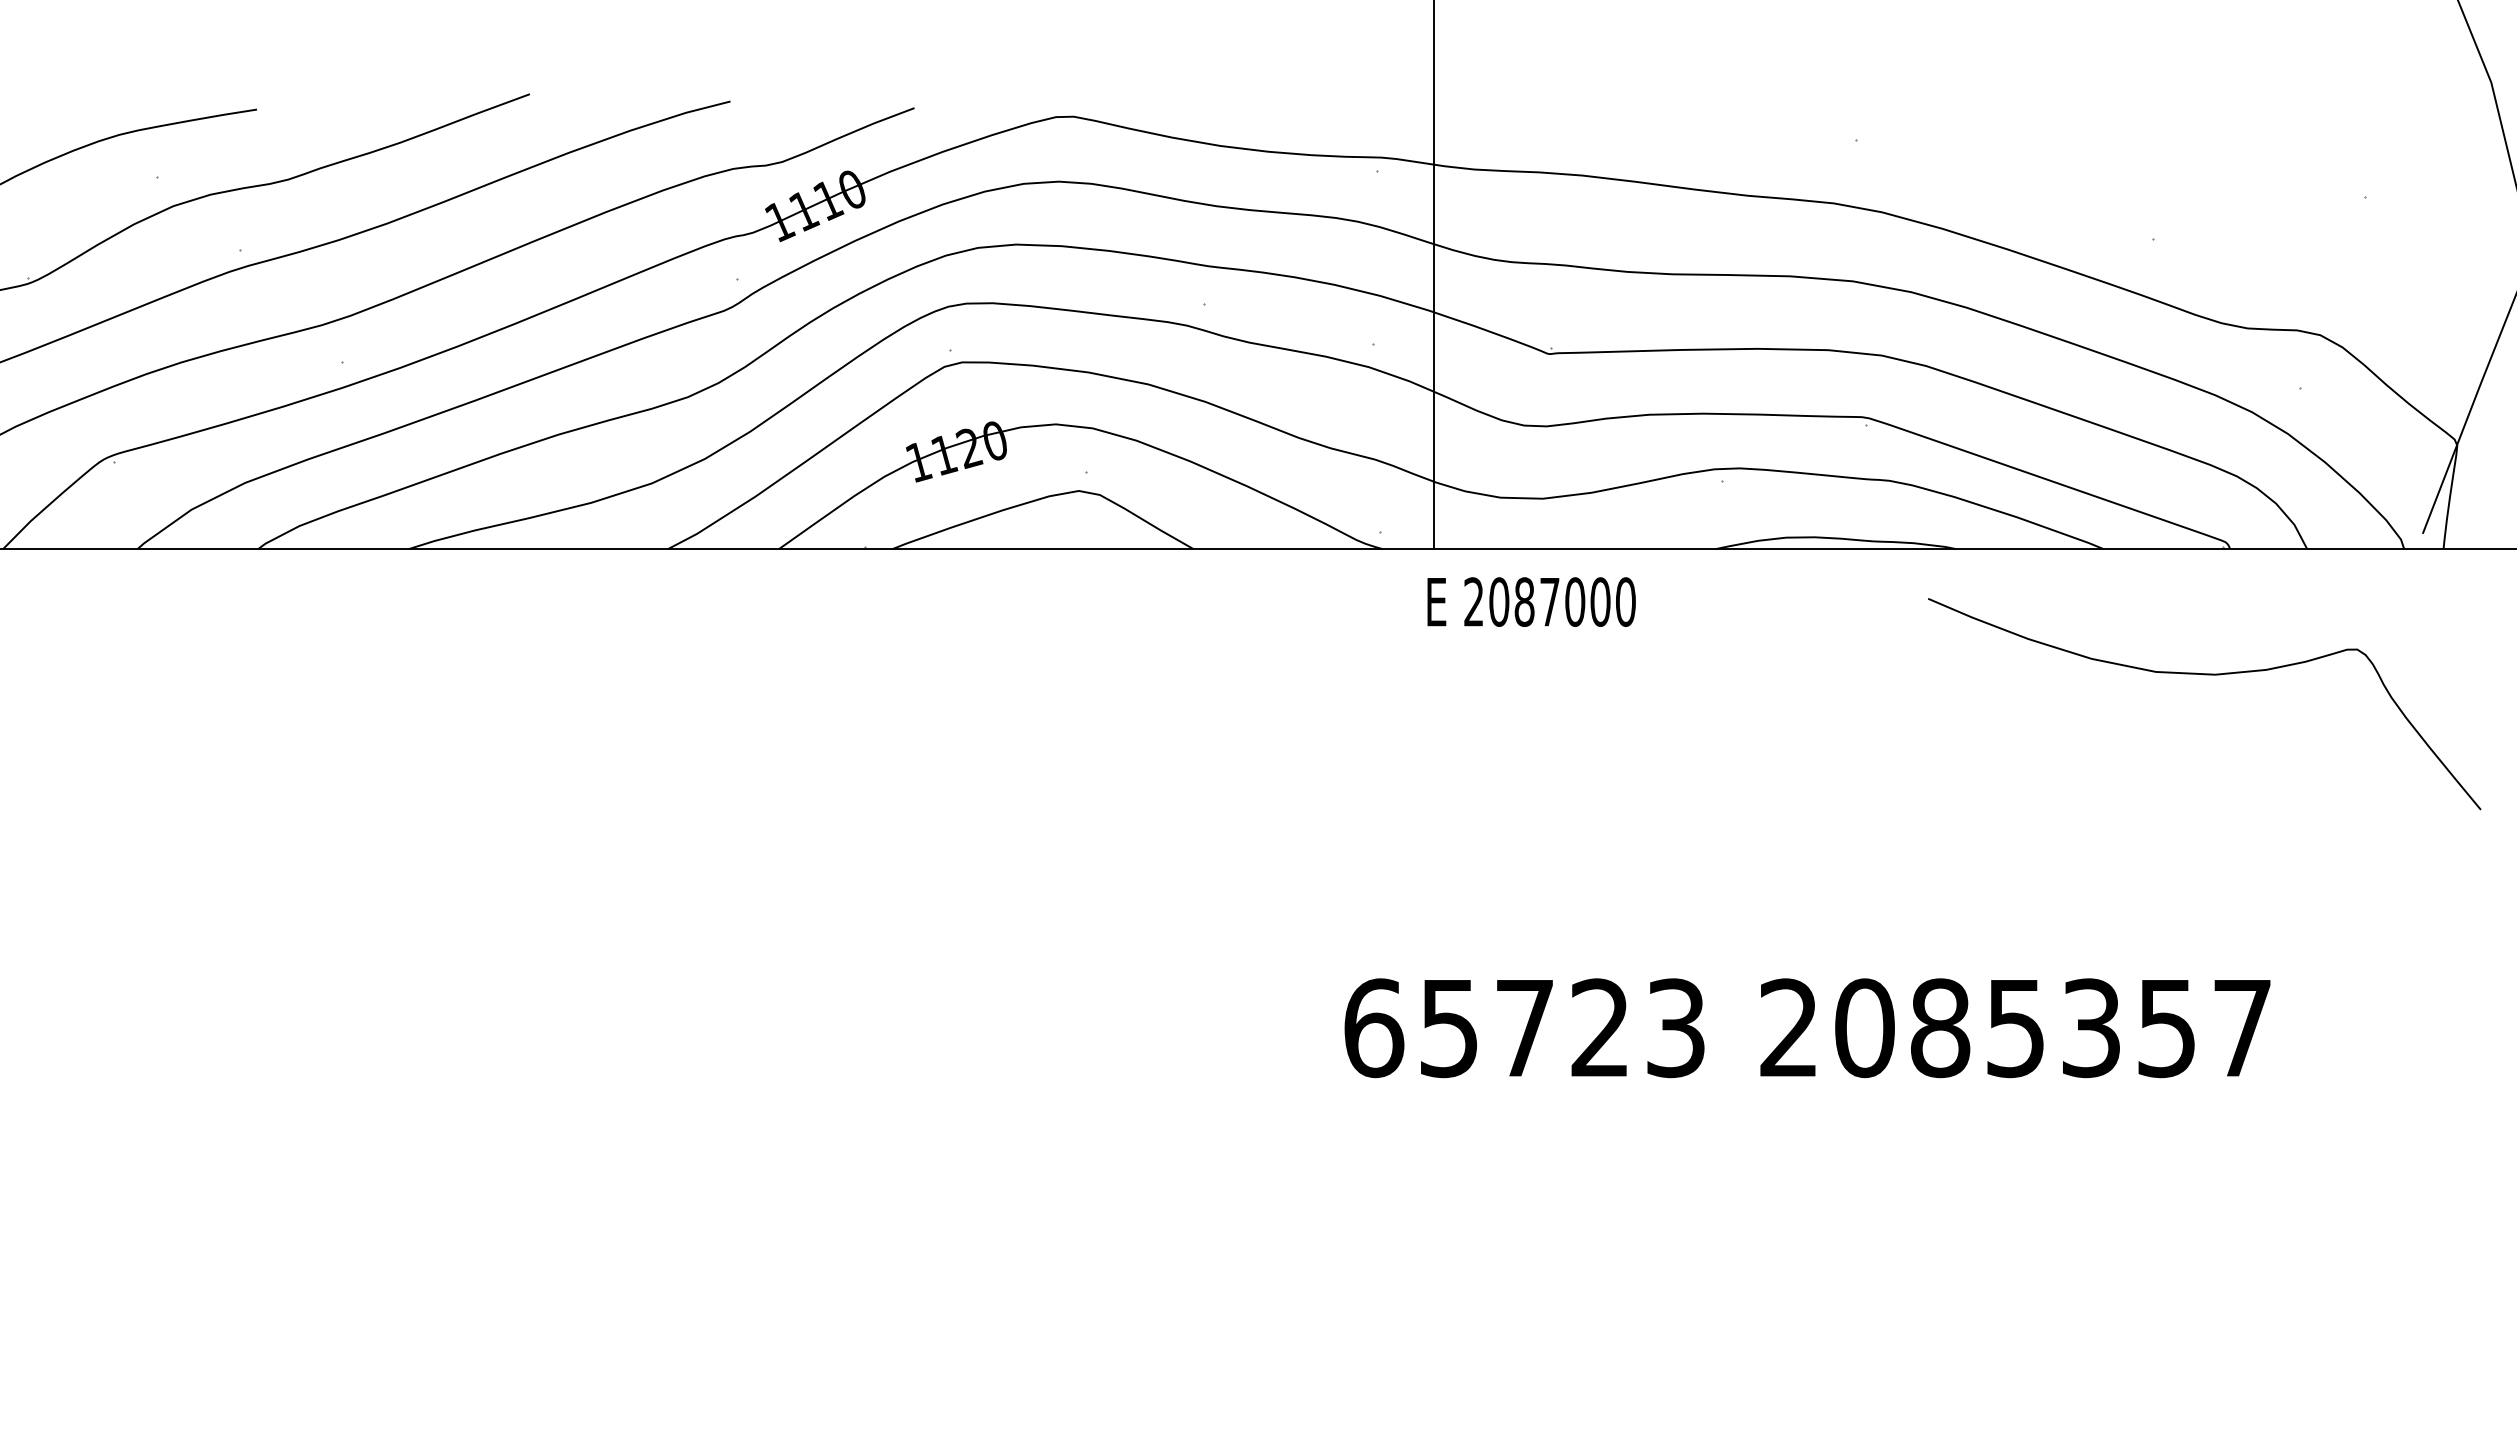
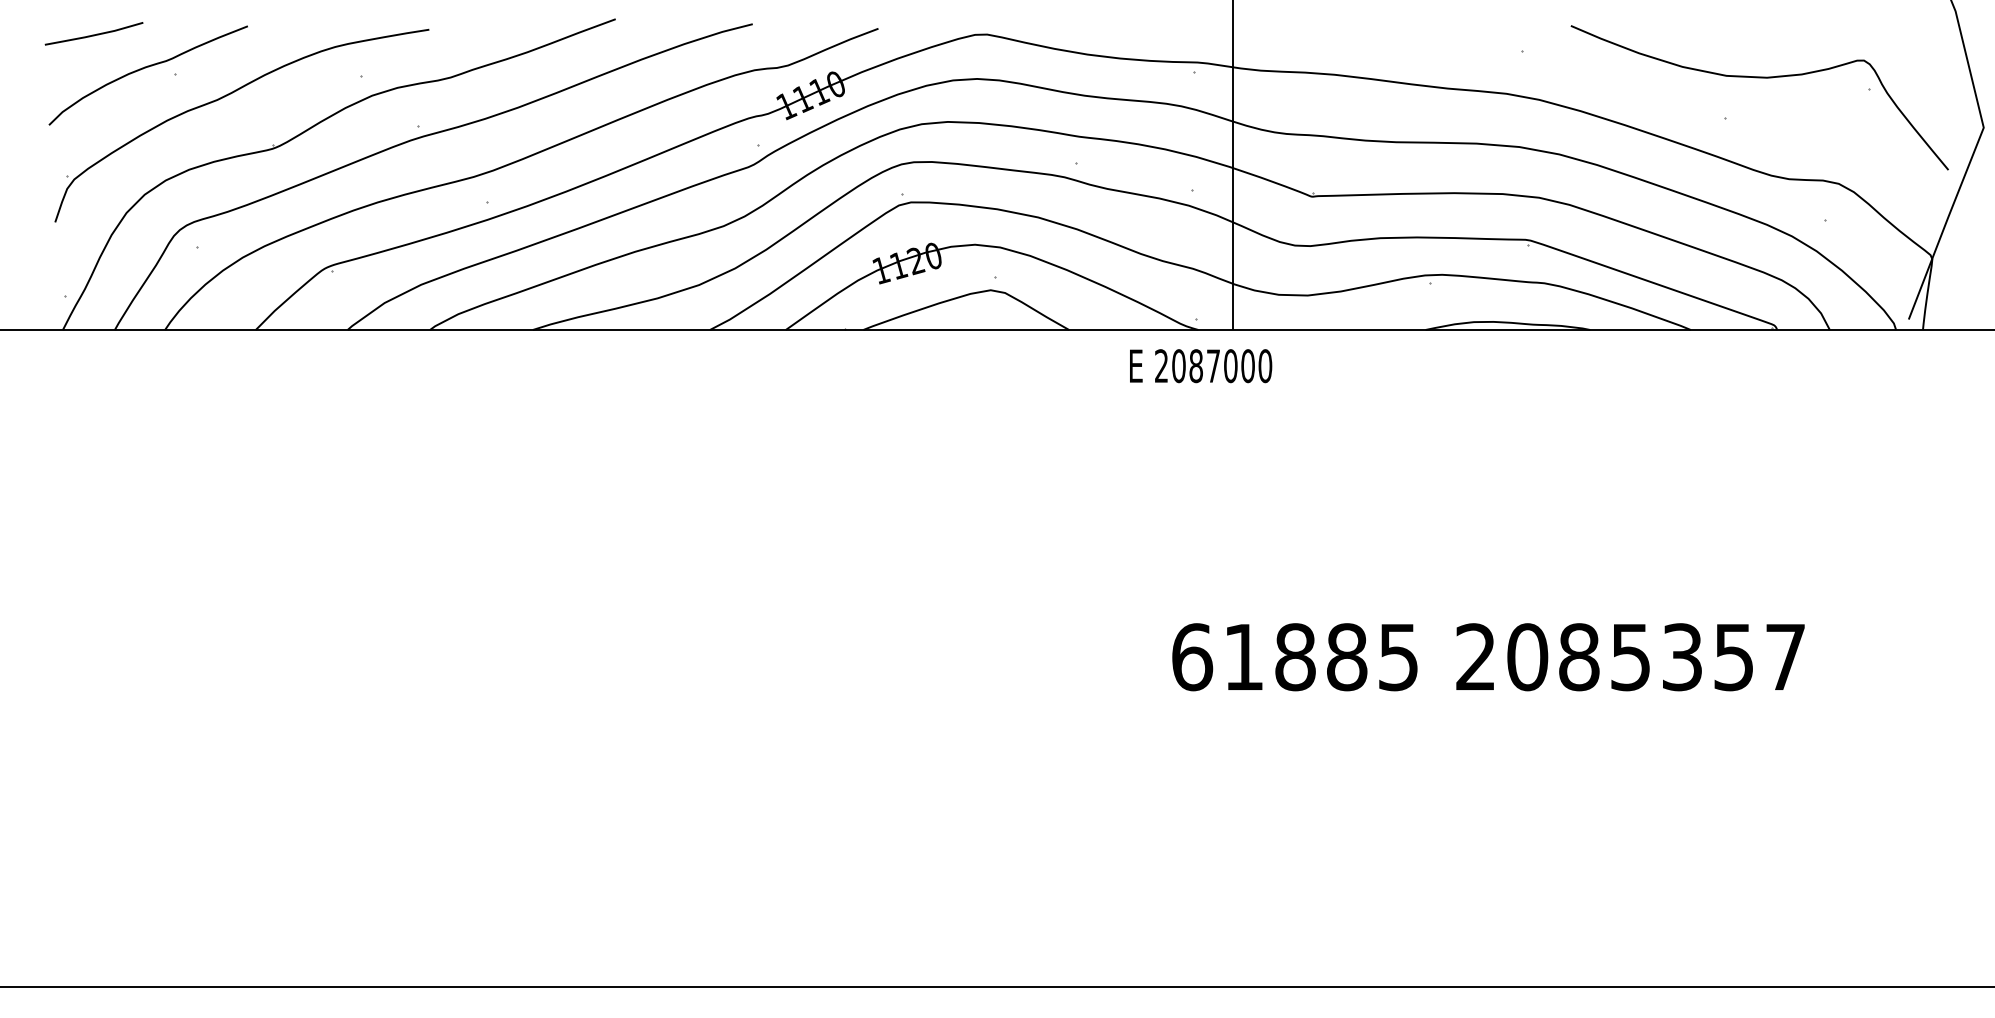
text: (1532, 602) -> (1201, 366), moved
curve: (2204, 675) -> (1759, 78), moved
text: (1563, 1028) -> (1321, 657), 65723 -> 61885

